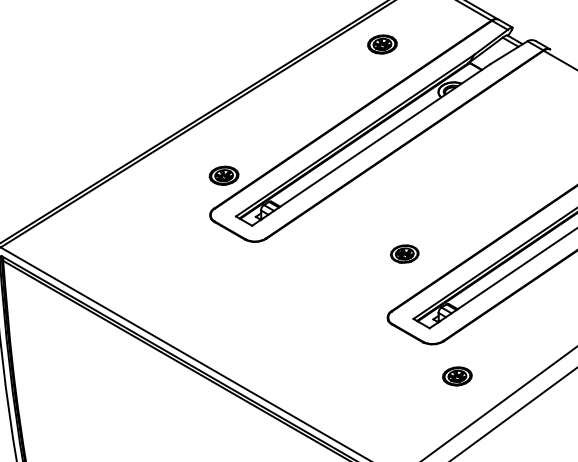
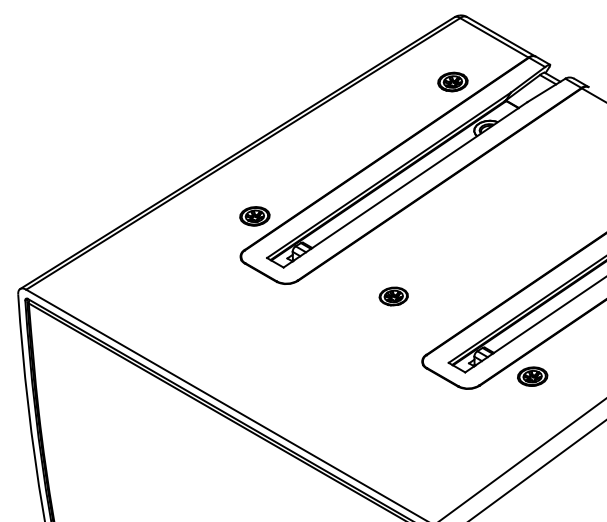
part: (382, 43) -> (452, 81), moved
part: (404, 254) -> (393, 296), moved
part: (457, 376) -> (532, 376), moved

